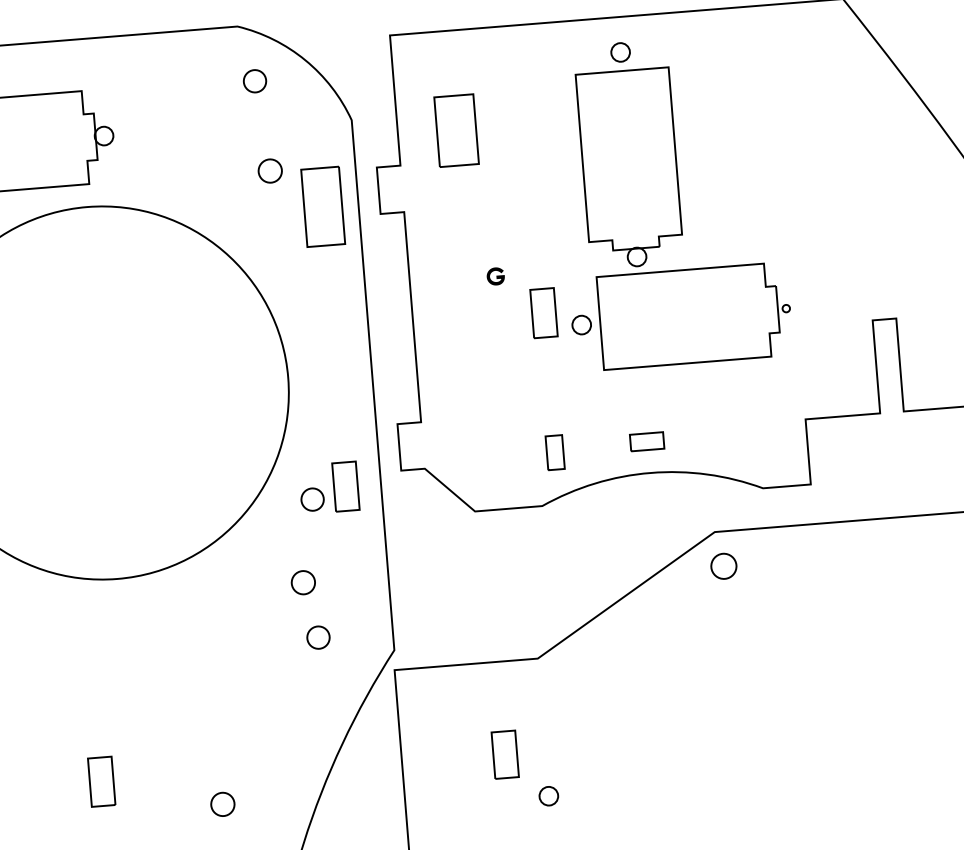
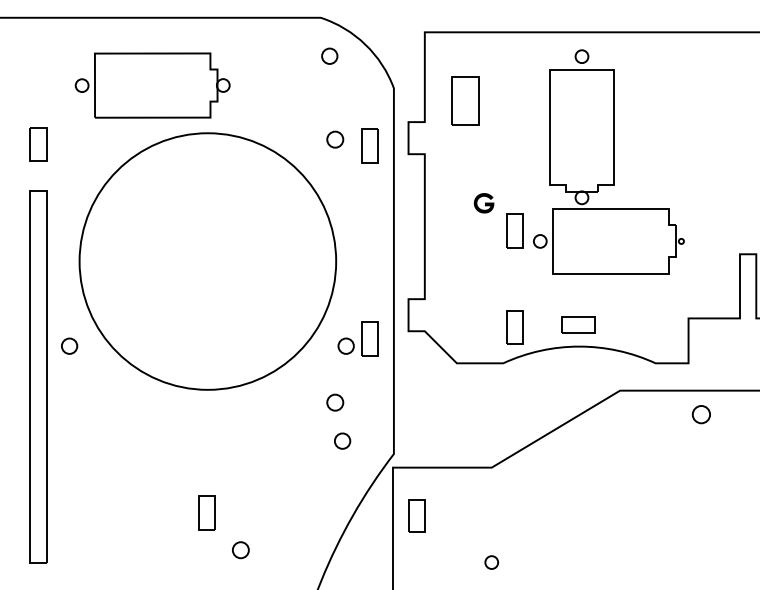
part: (270, 170) -> (335, 139), moved
part: (323, 205) -> (369, 145), size x0.62
part: (495, 276) -> (483, 203), size x1.67
part: (646, 441) -> (578, 324), size x1.43
part: (554, 452) -> (514, 327), size x1.43
part: (722, 566) -> (700, 414), moved
part: (504, 754) -> (416, 515), moved
part: (100, 781) -> (206, 512), moved
part: (222, 804) -> (240, 550), moved

